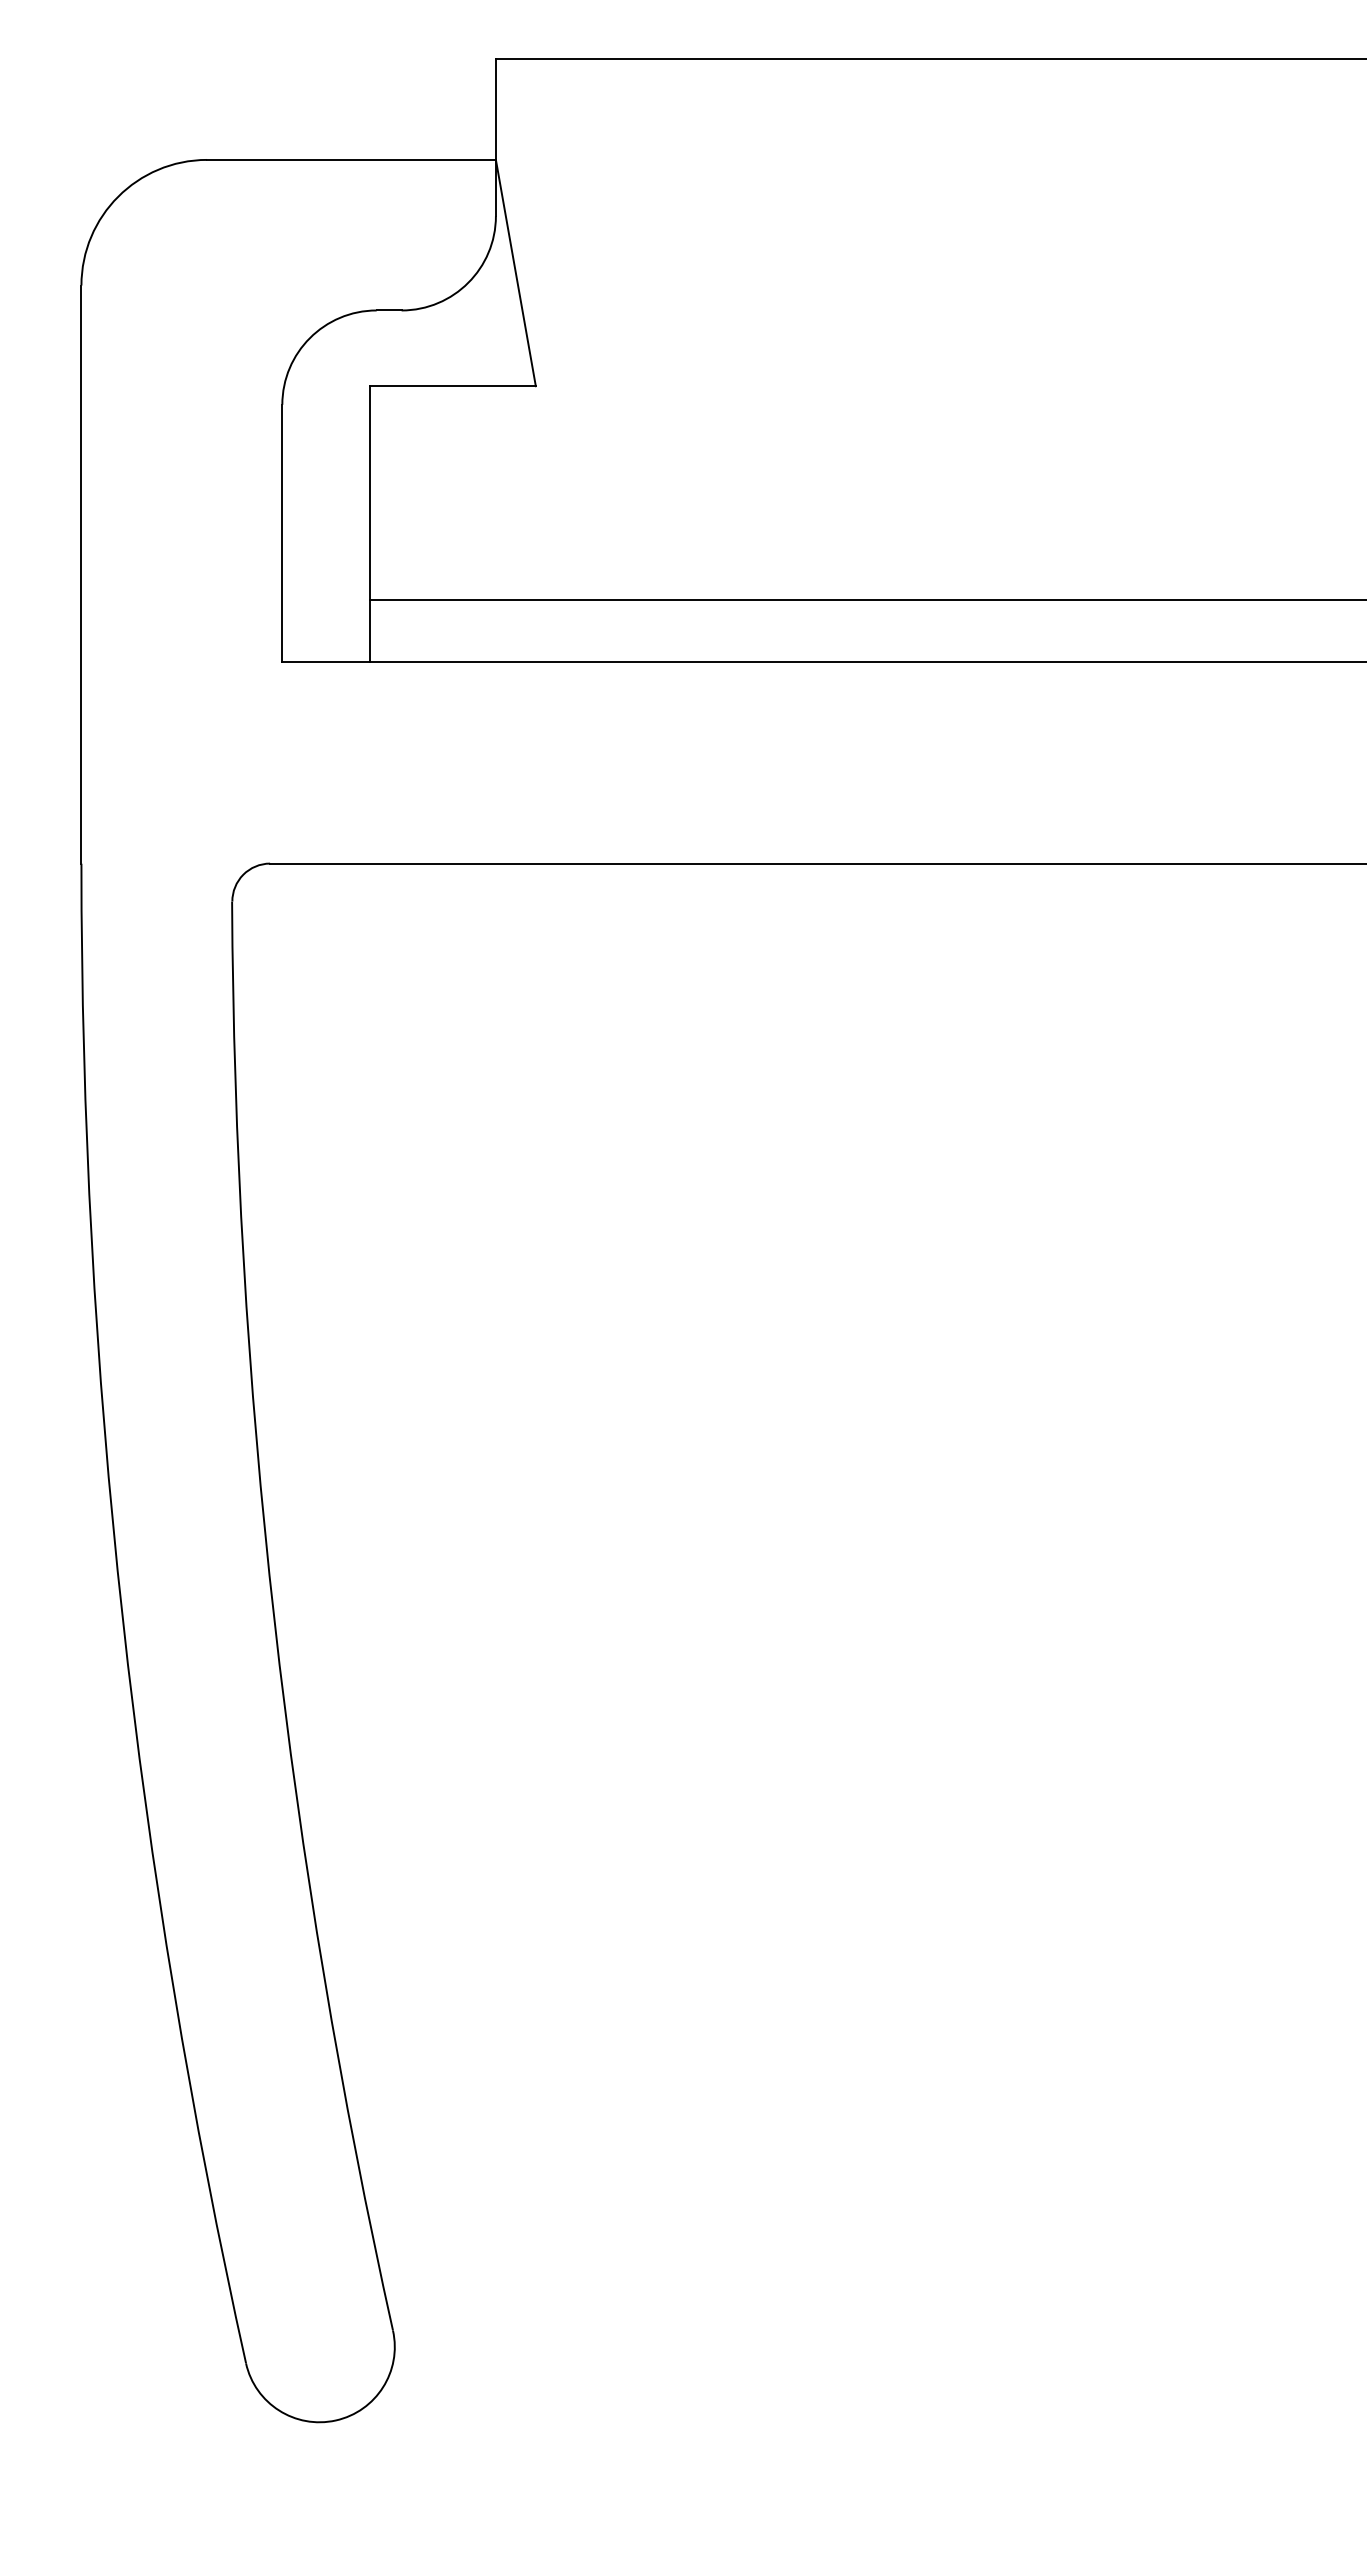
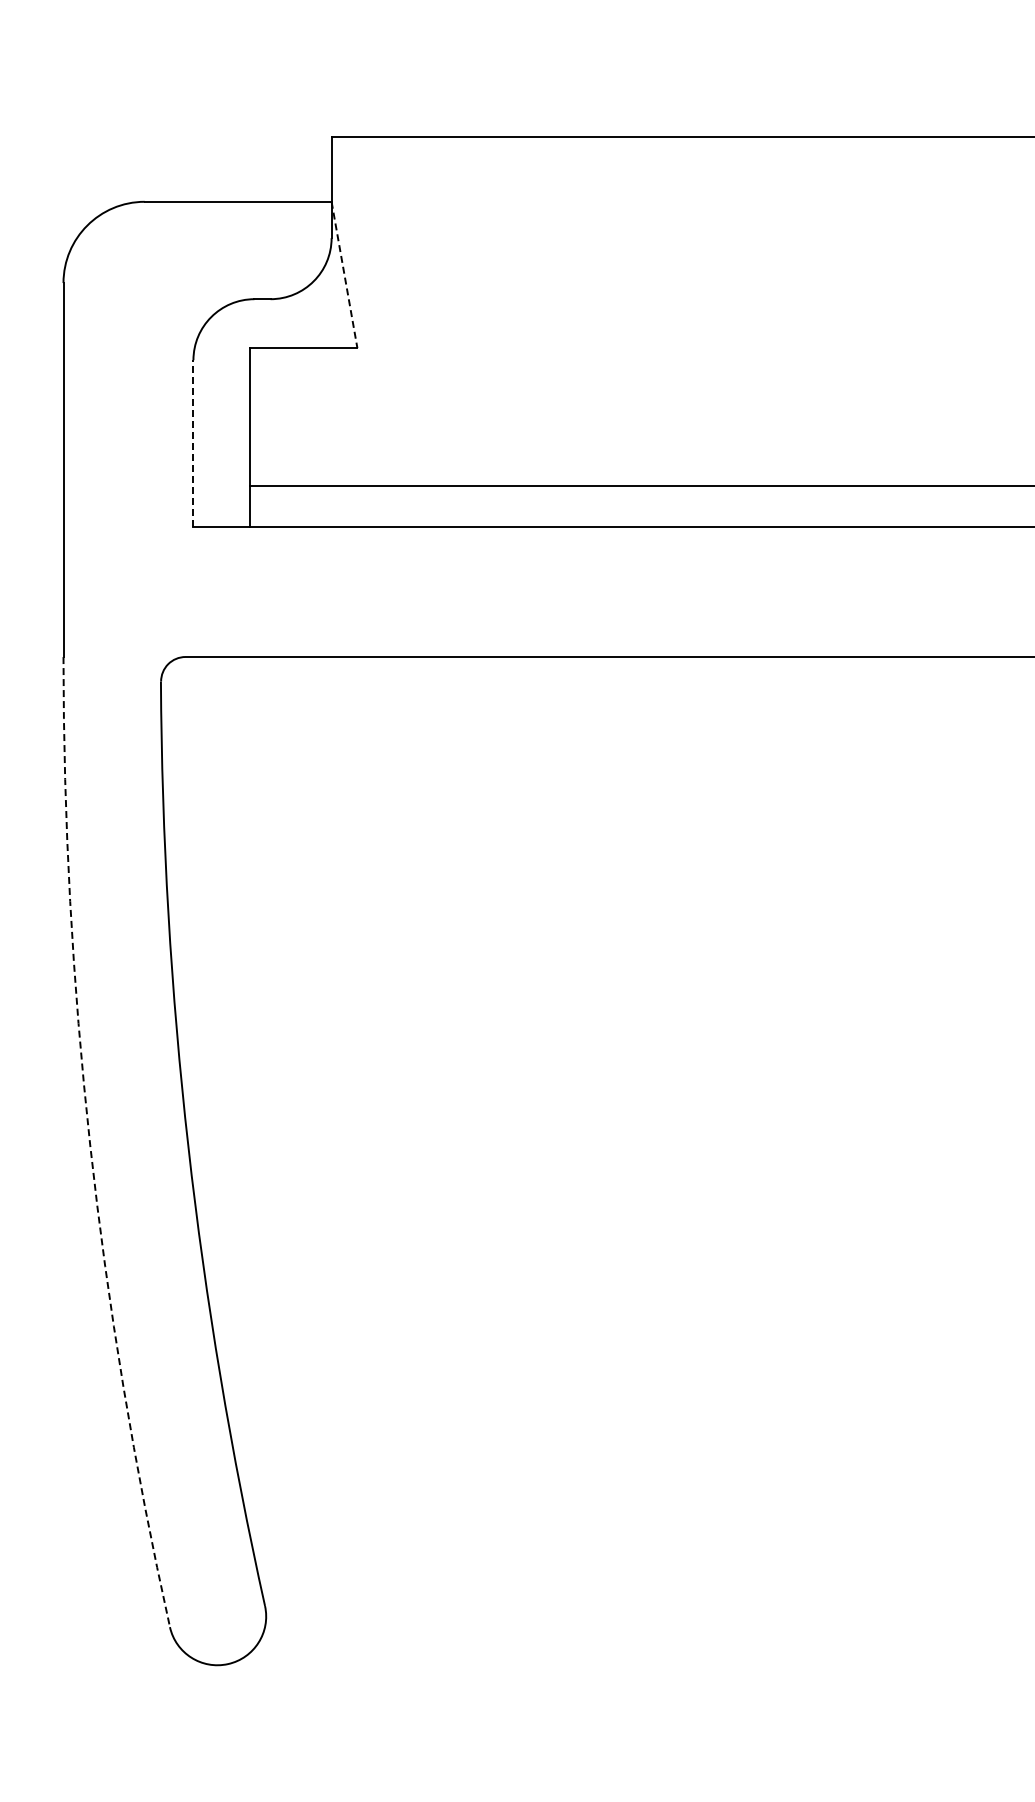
line: (515, 273) -> (344, 275), solid -> dashed
line: (282, 533) -> (193, 443), solid -> dashed
arc: (123, 1617) -> (90, 1144), solid -> dashed

